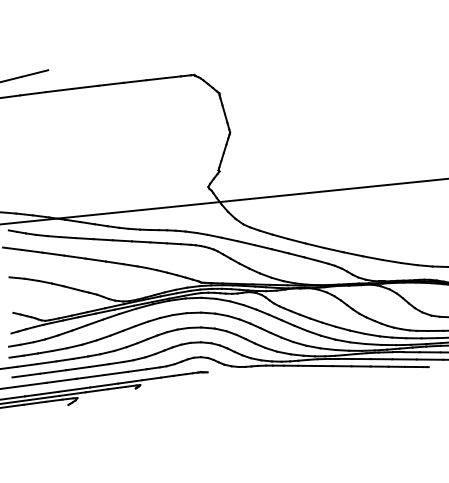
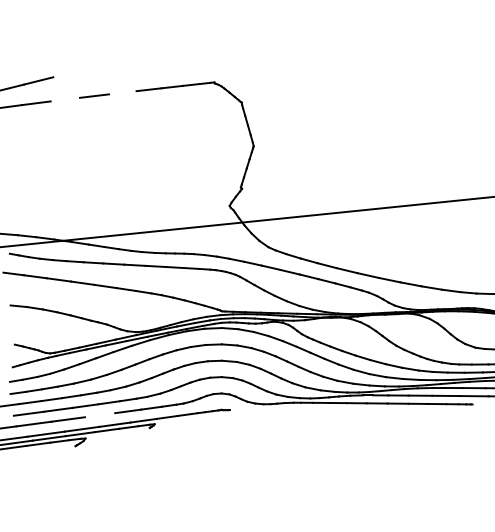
line: (110, 83) -> (121, 91), removed
line: (58, 90) -> (64, 99), removed
line: (90, 376) -> (99, 414), removed

